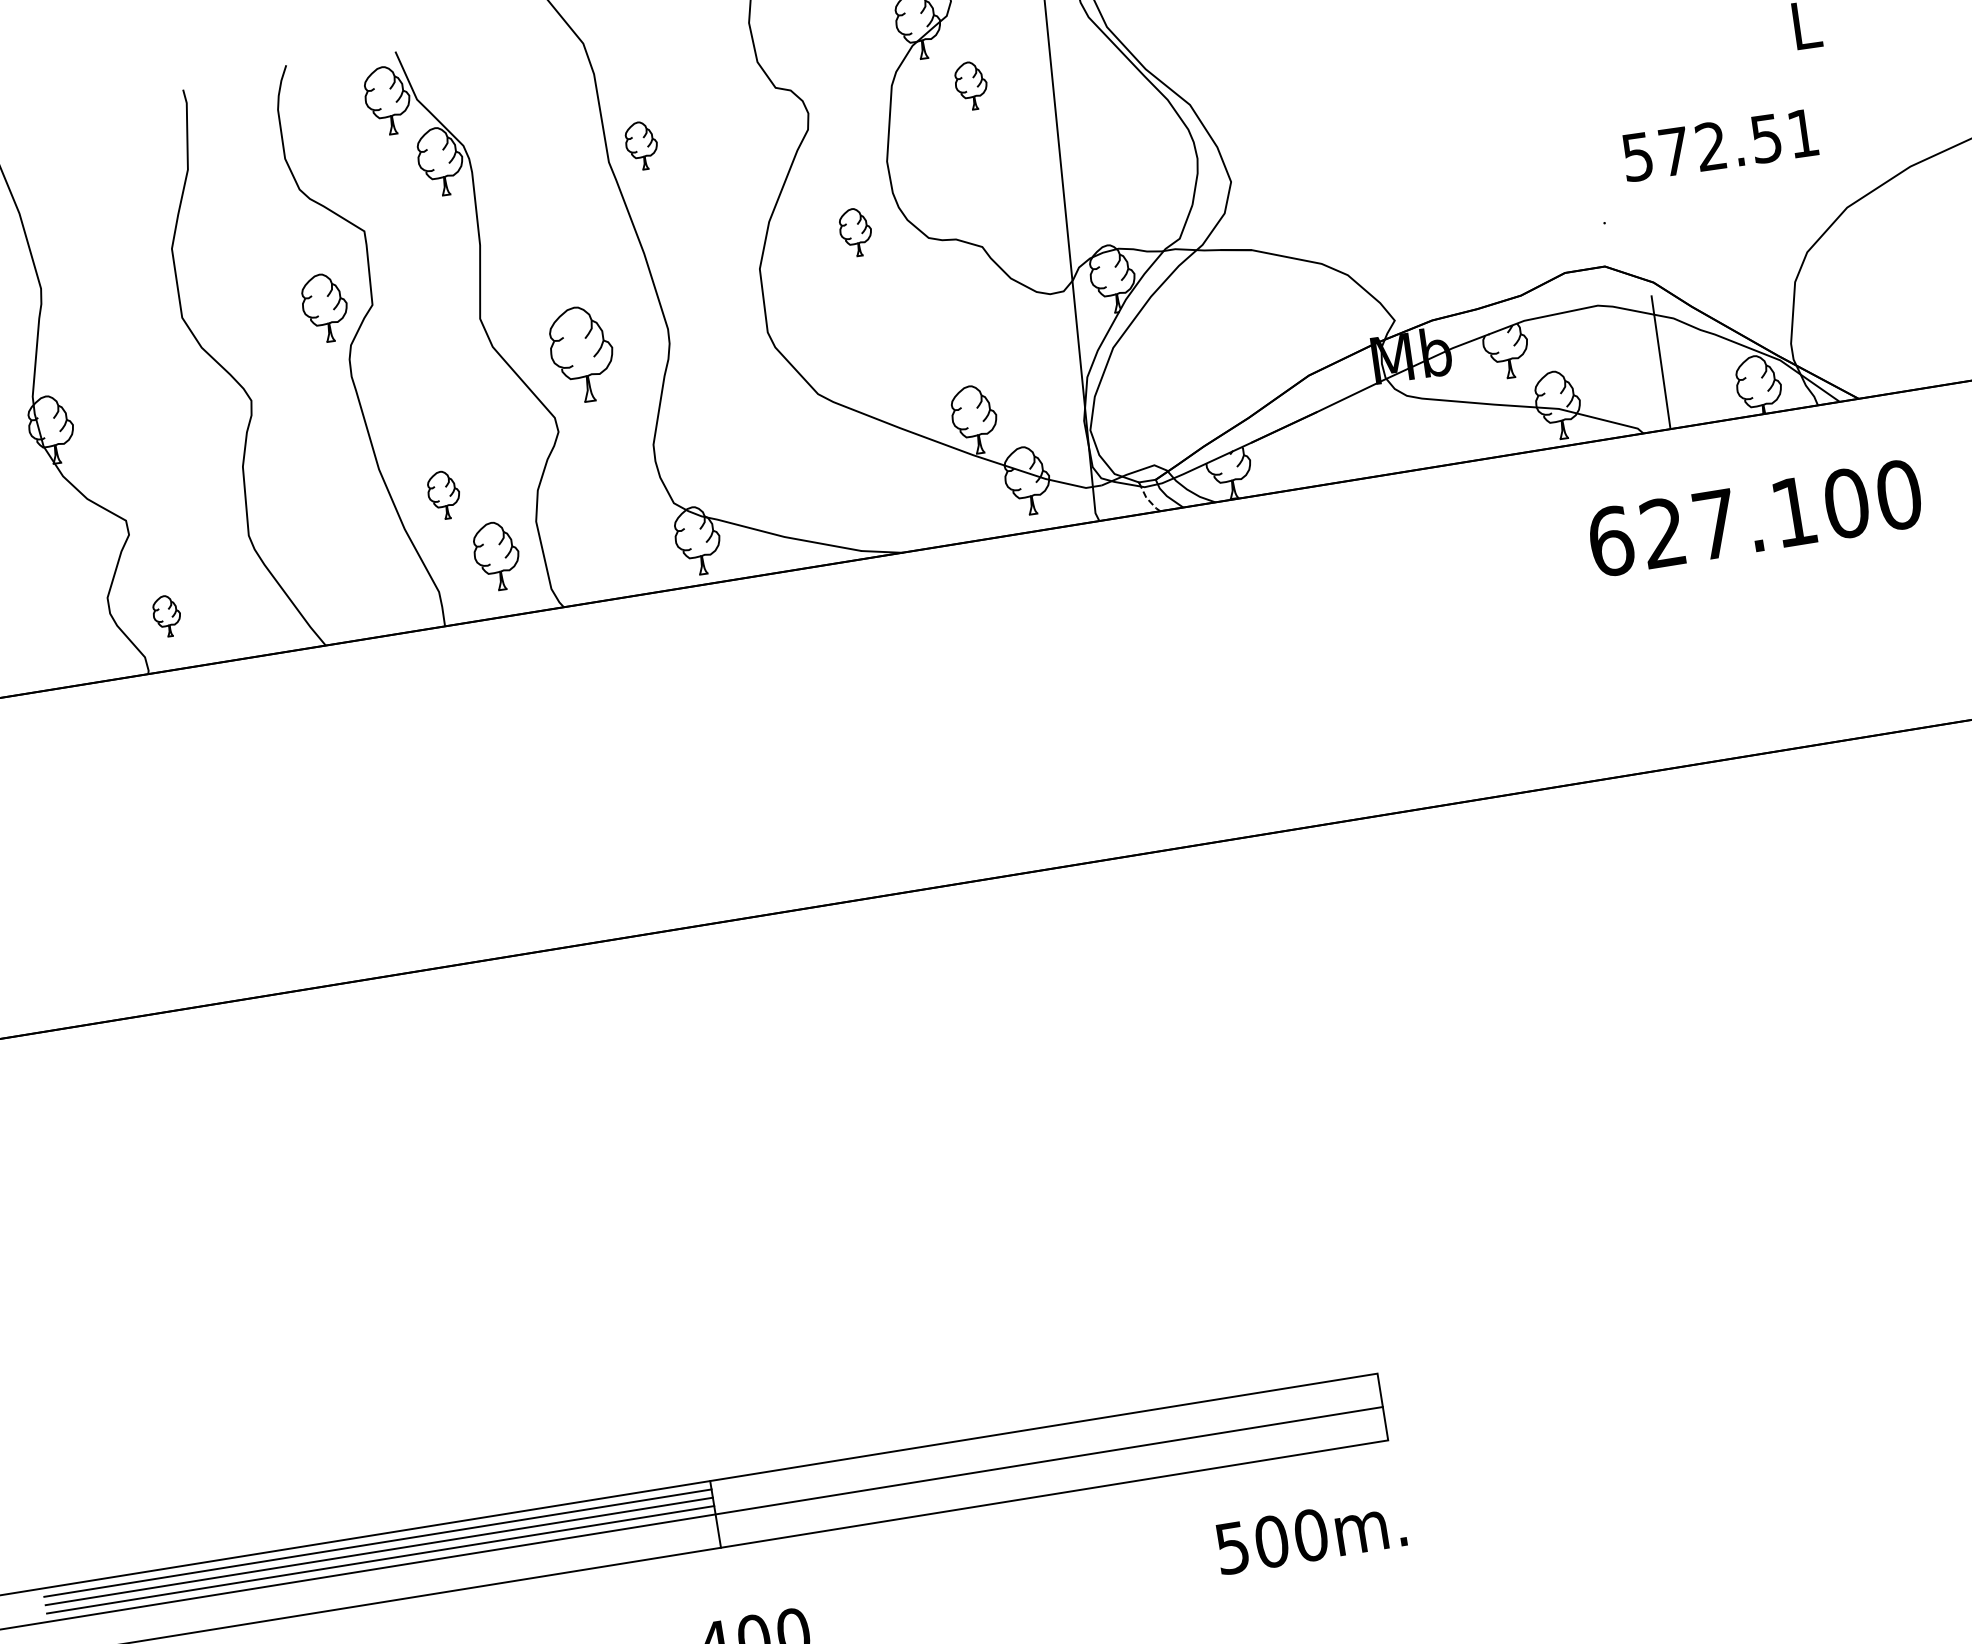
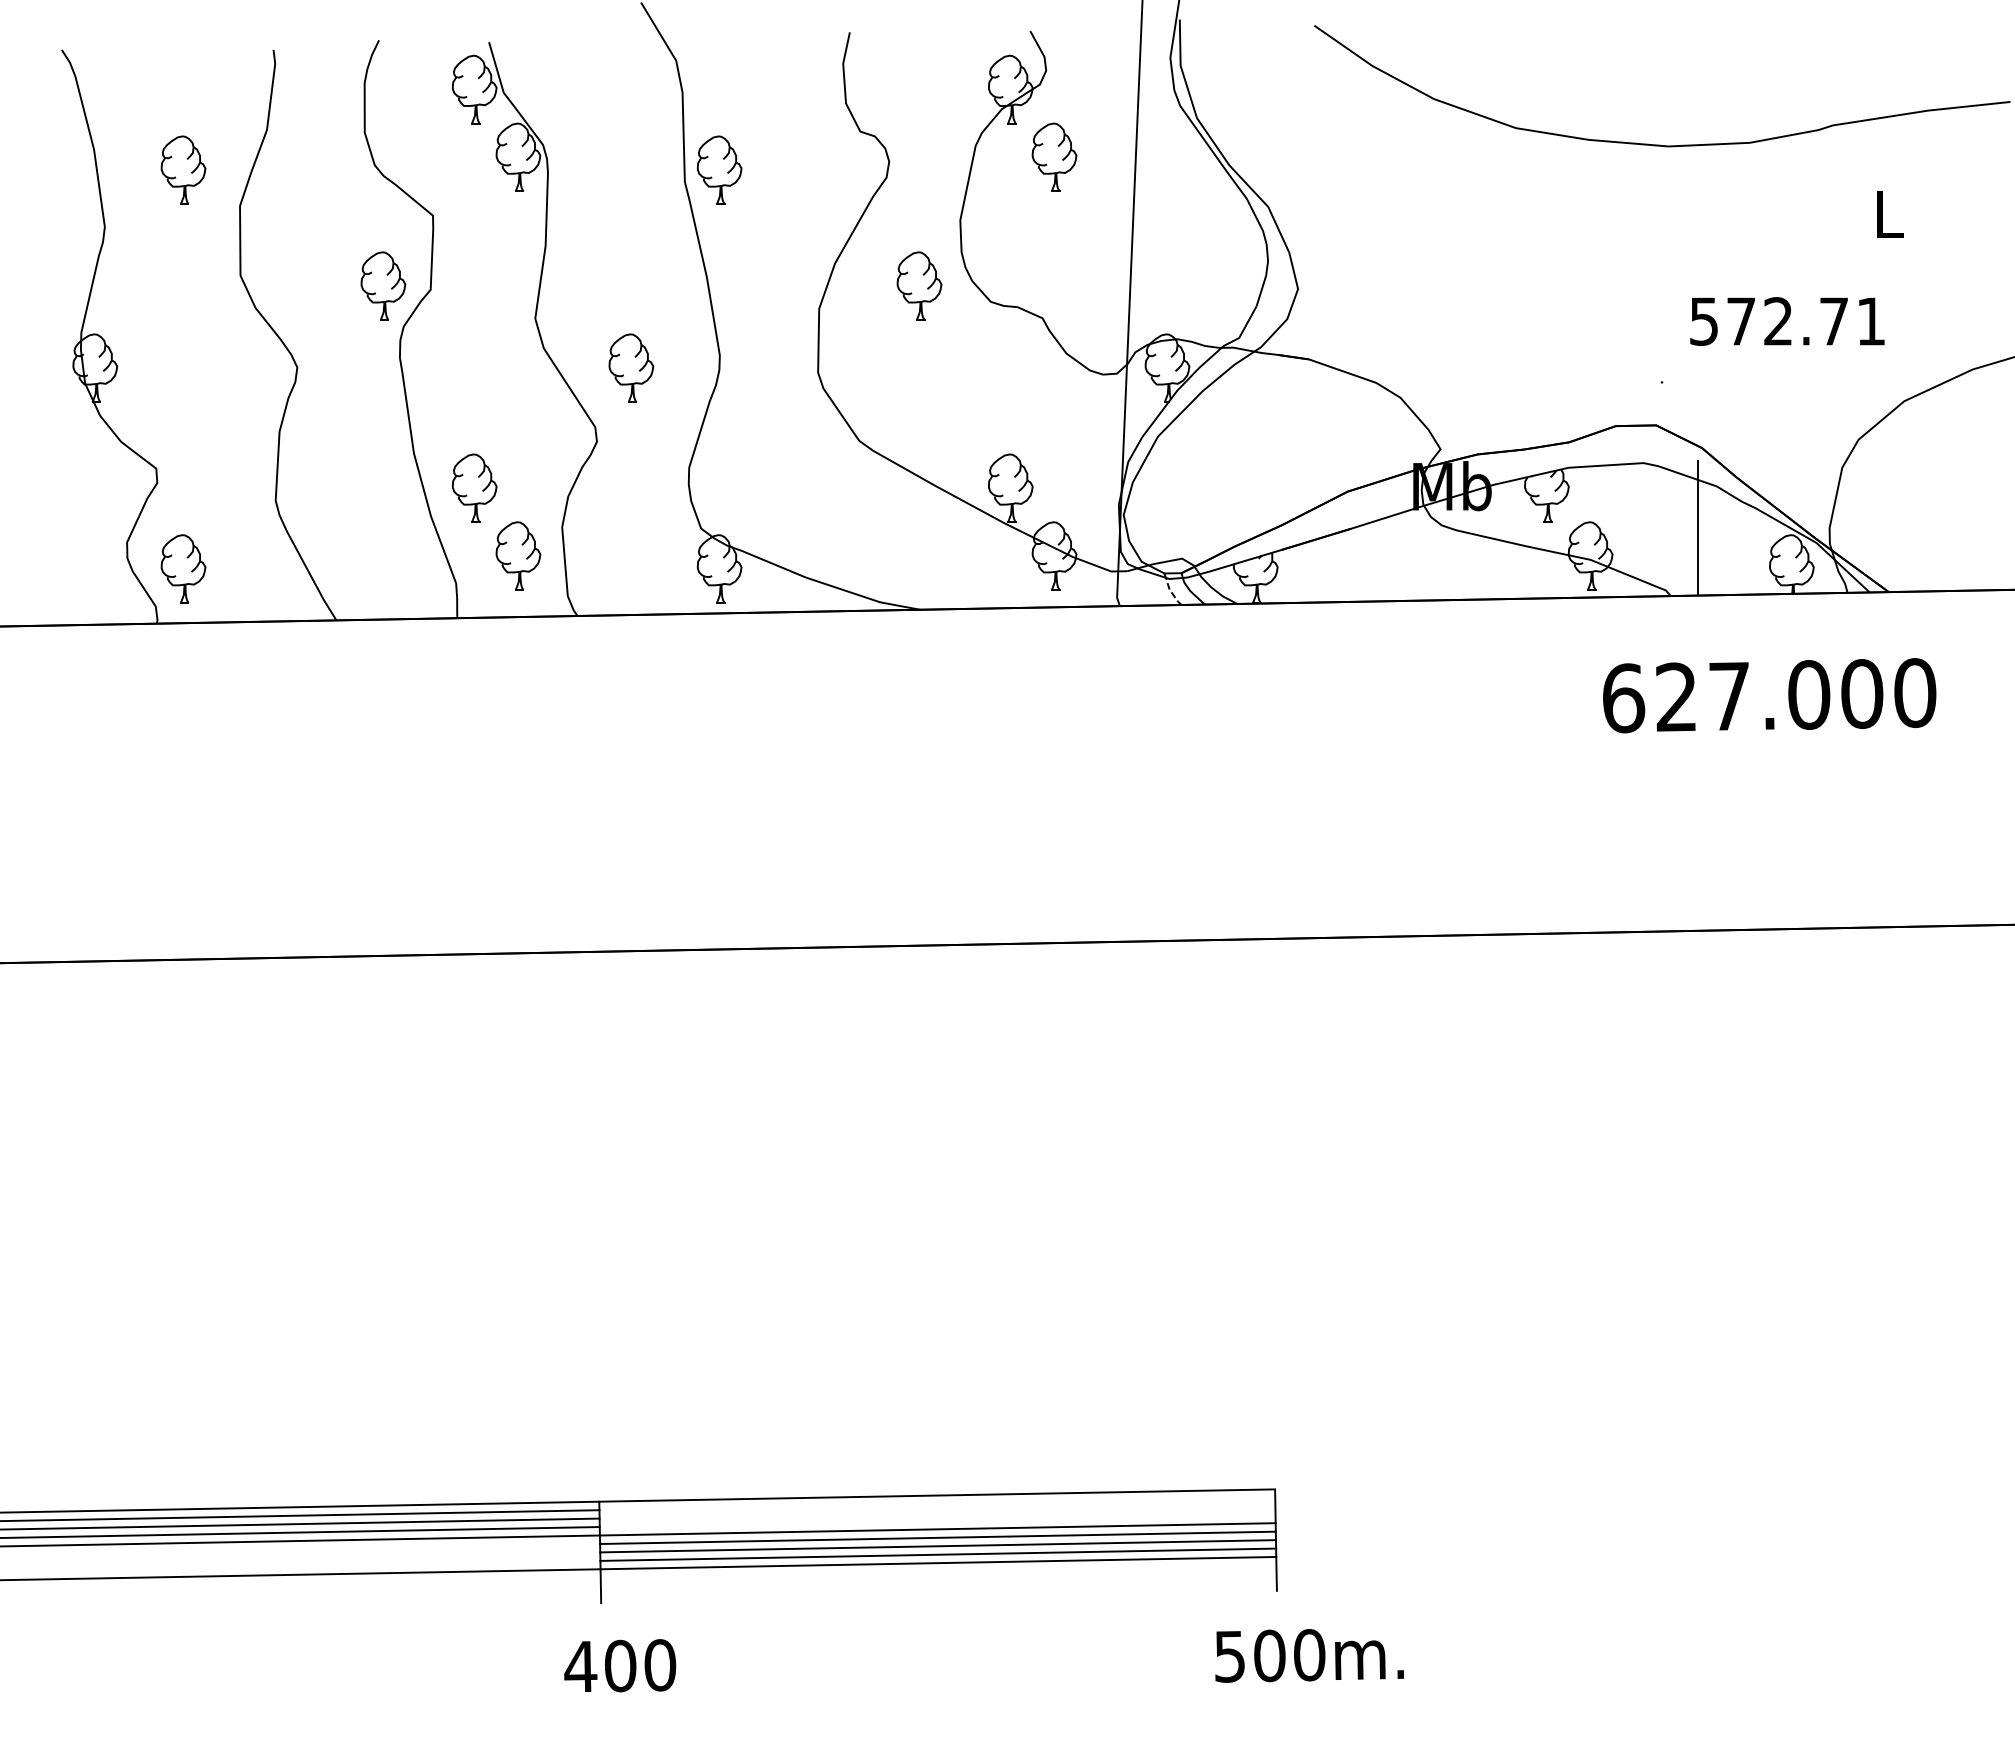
part: (971, 85) -> (1054, 156), size x1.43
text: (1765, 138) -> (1833, 321), 572.51 -> 572.71
part: (641, 145) -> (719, 169), size x1.43
part: (110, 220) -> (183, 169), added
part: (855, 231) -> (919, 285), size x1.43
part: (582, 353) -> (631, 367), size x0.71
part: (443, 494) -> (474, 487), size x1.43
text: (1794, 511) -> (1809, 694), 627.100 -> 627.000
part: (167, 615) -> (183, 568), size x1.67
line: (1390, 1456) -> (1276, 1573), added
line: (1050, 1468) -> (937, 1537), added
line: (1051, 1477) -> (937, 1546), added
line: (1053, 1485) -> (938, 1554), added
text: (1311, 1535) -> (1309, 1655), moved
line: (723, 1564) -> (600, 1586), added

